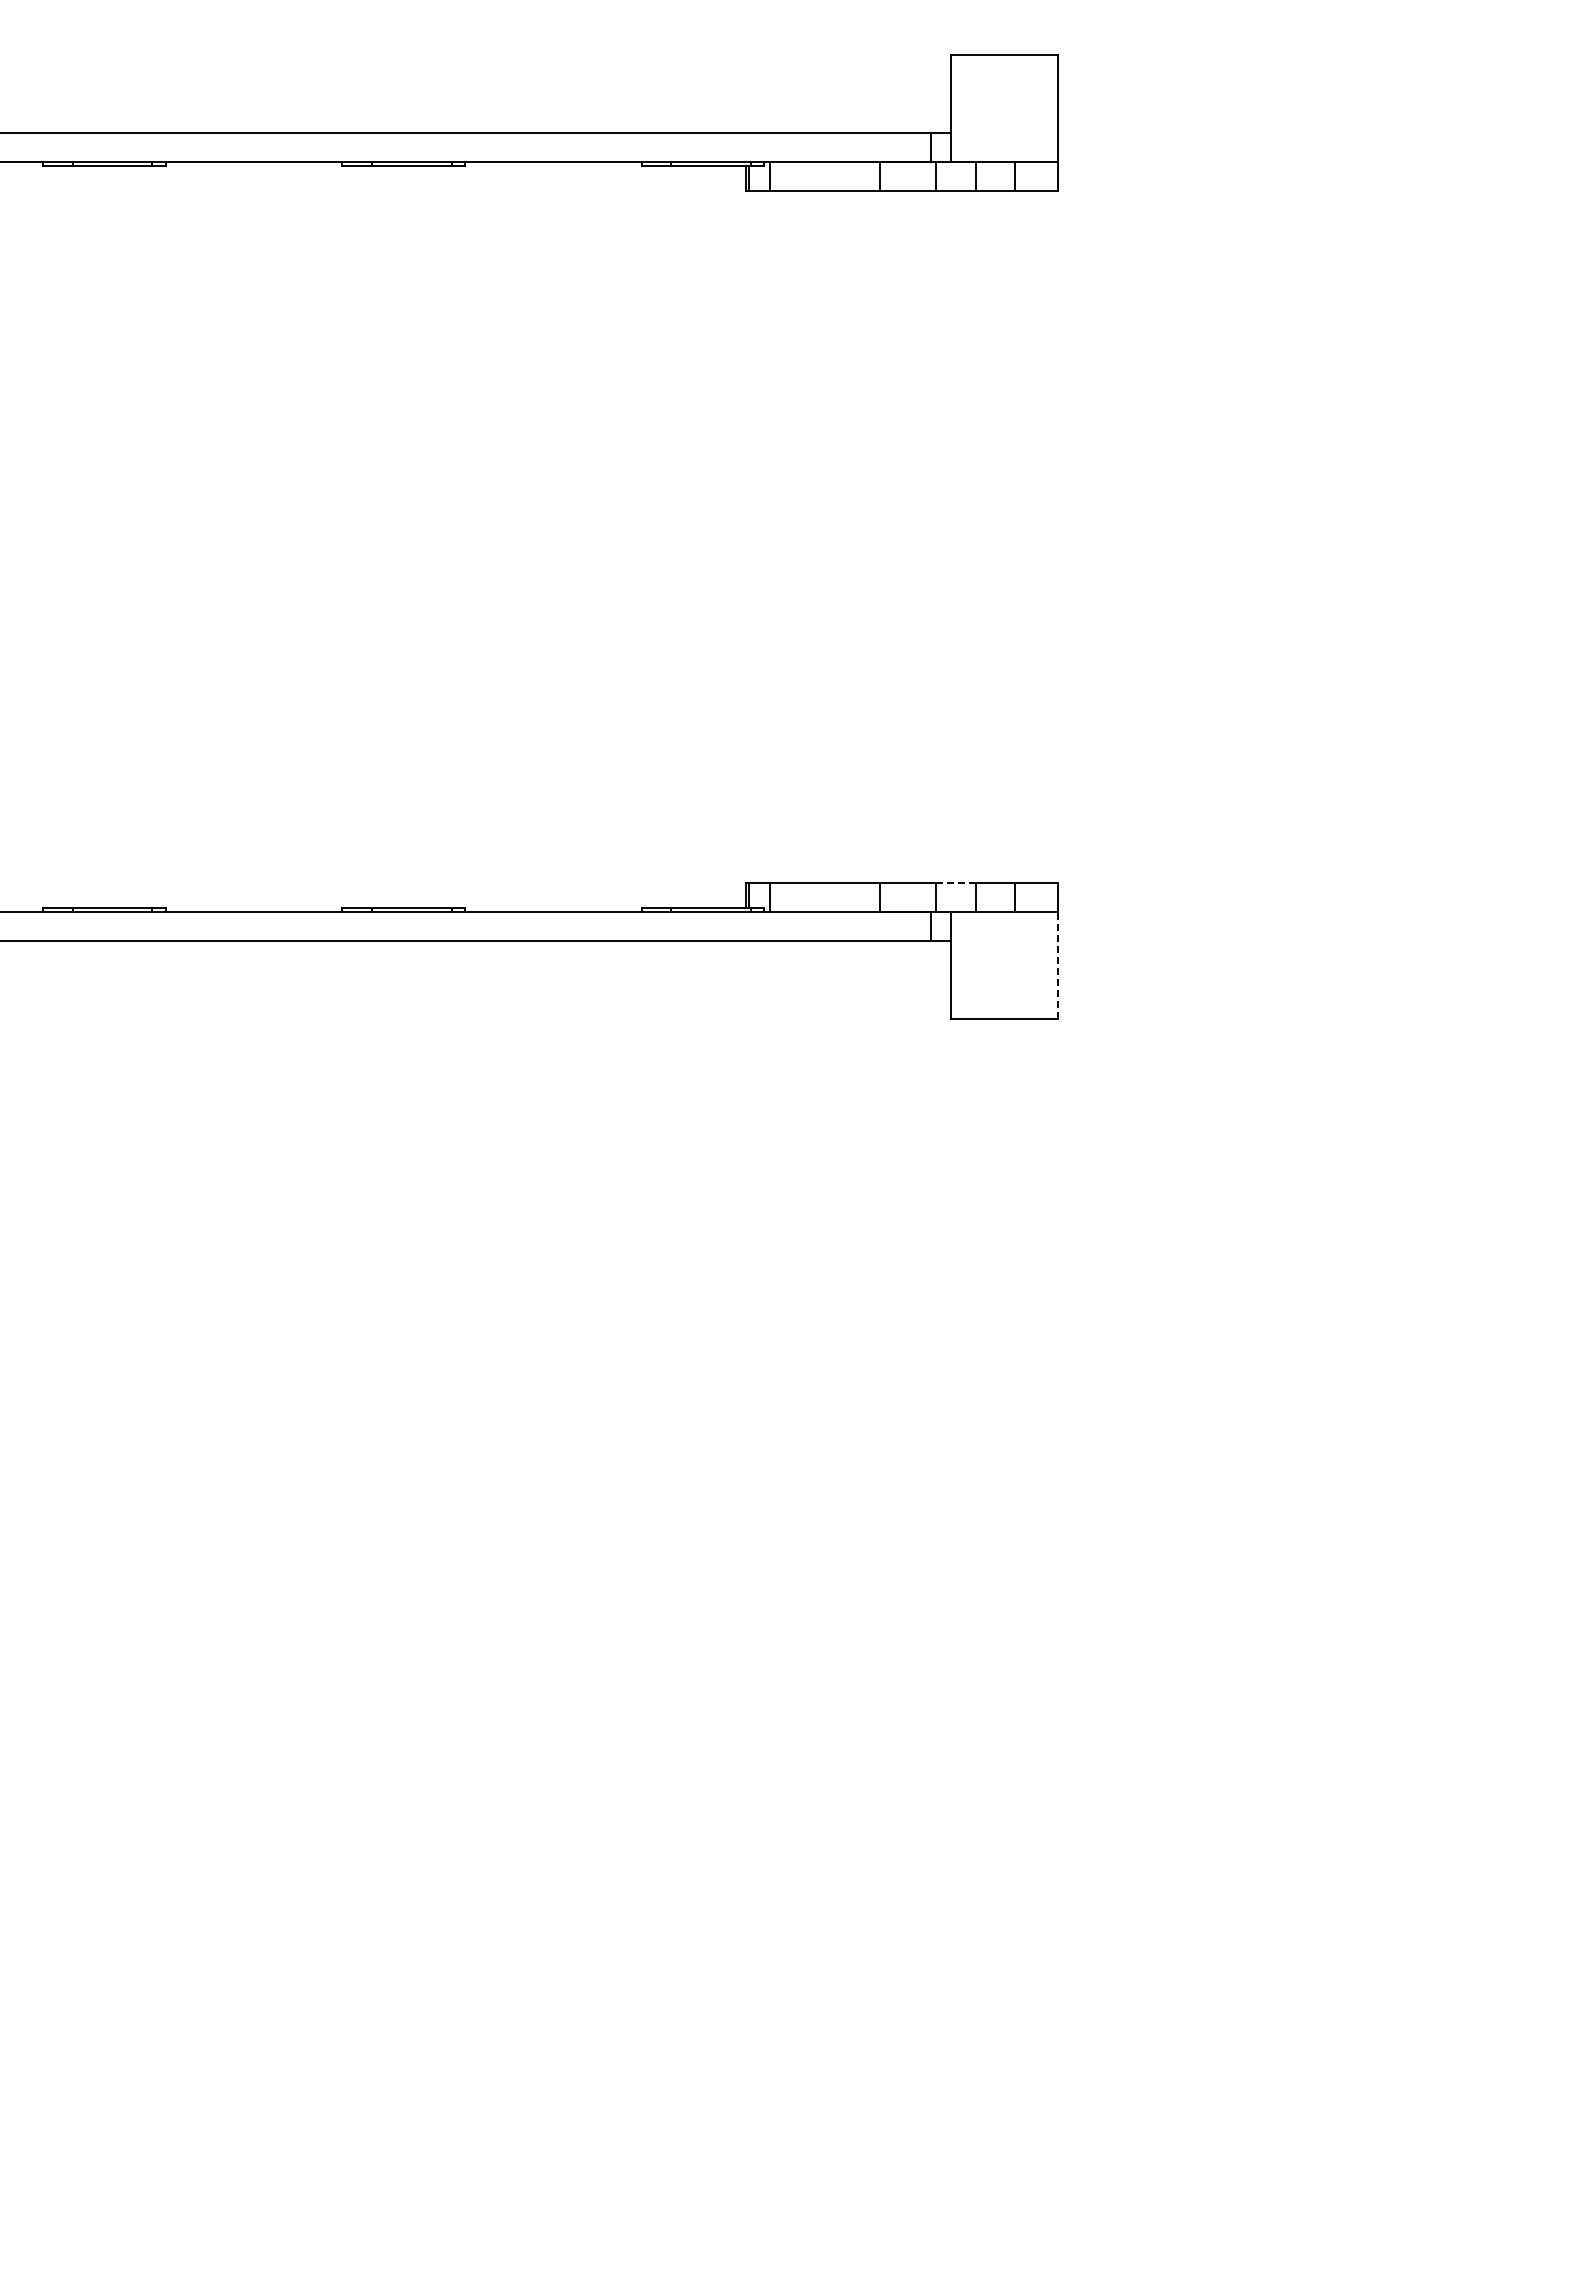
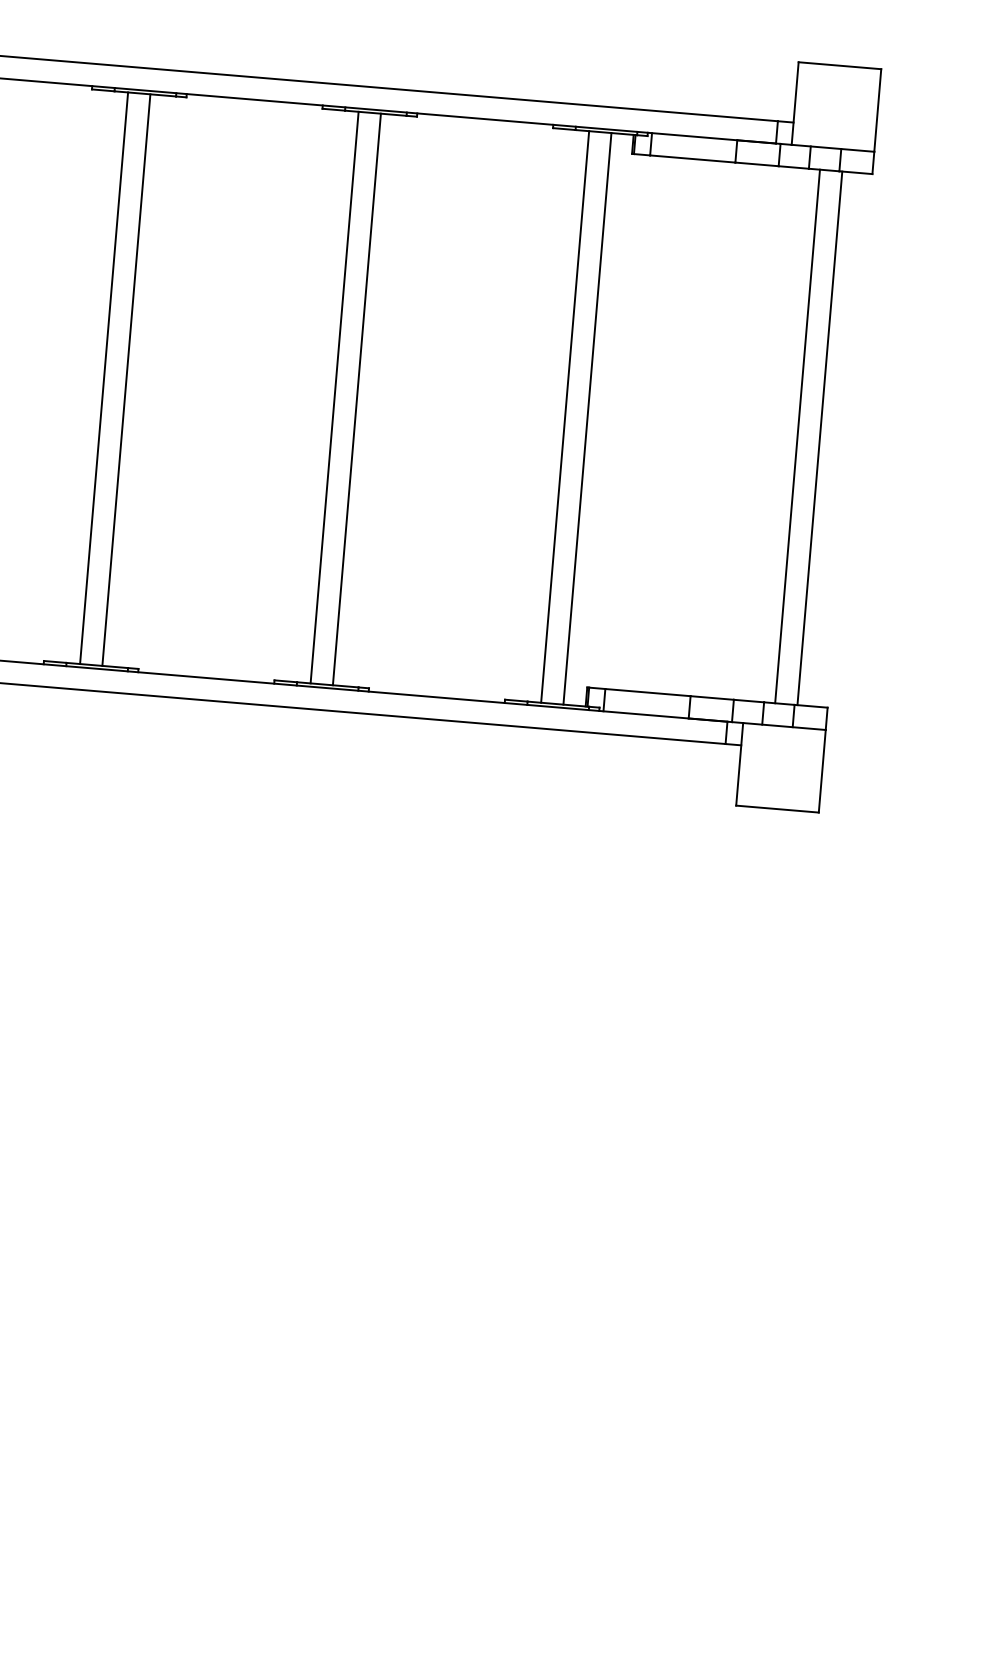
line: (90, 536) -> (104, 377), added
line: (119, 536) -> (126, 379), added
line: (389, 536) -> (334, 397), added
line: (418, 536) -> (357, 399), added
line: (688, 536) -> (565, 416), added
line: (717, 536) -> (587, 418), added
line: (990, 536) -> (797, 436), added
line: (1018, 536) -> (819, 437), added
line: (956, 883) -> (749, 701), dashed -> solid
line: (1058, 965) -> (822, 771), dashed -> solid

